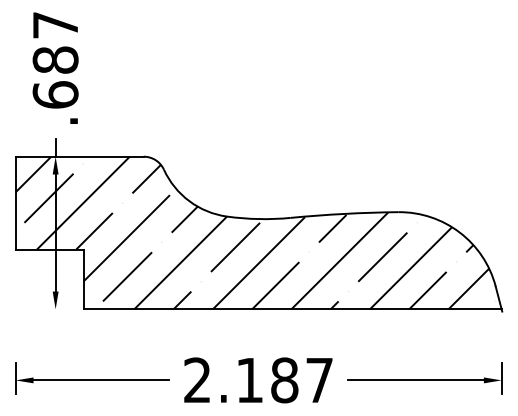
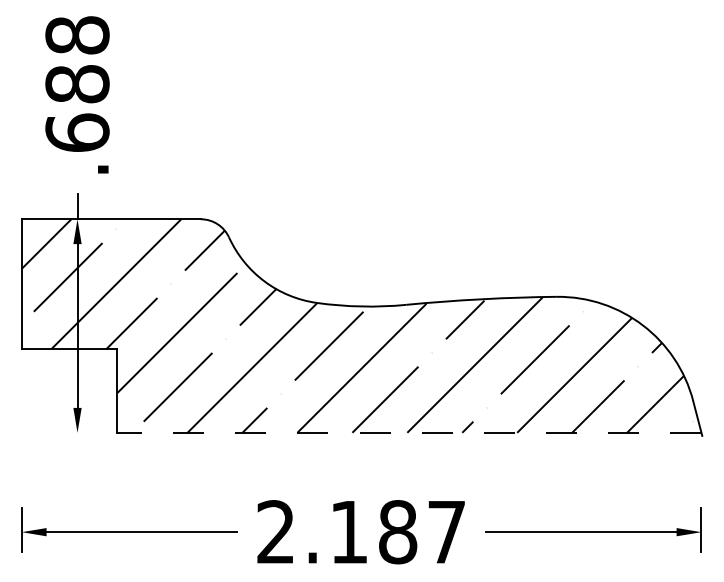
text: (55, 25) -> (77, 35), .687 -> .688
line: (292, 309) -> (408, 432), solid -> dashed

